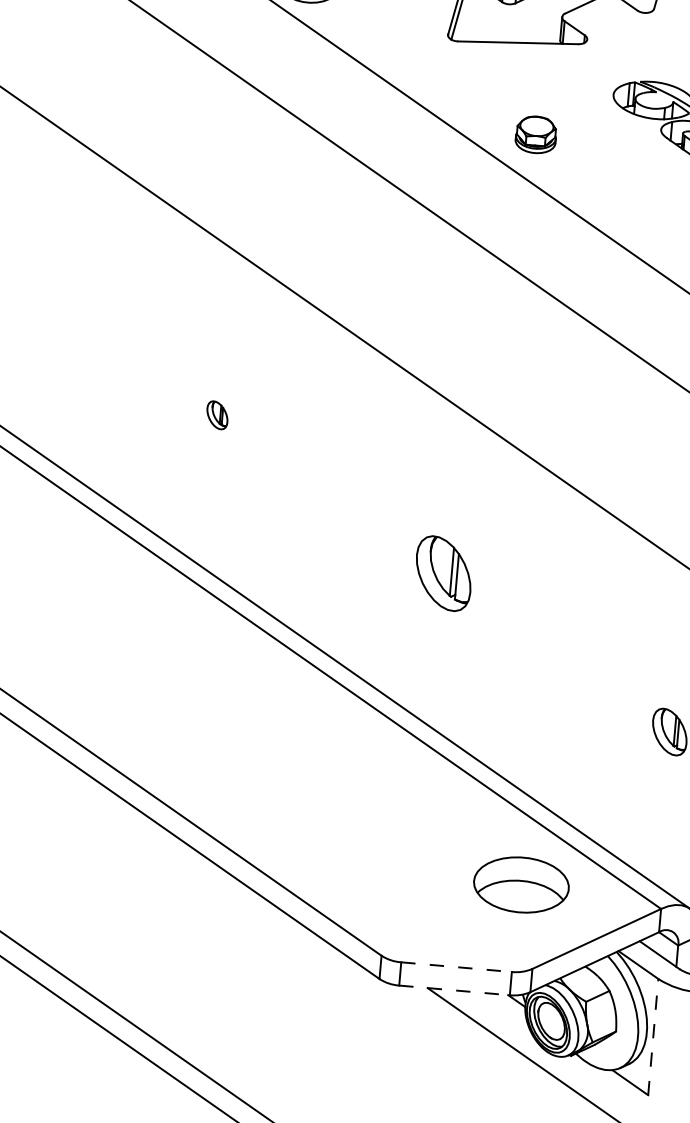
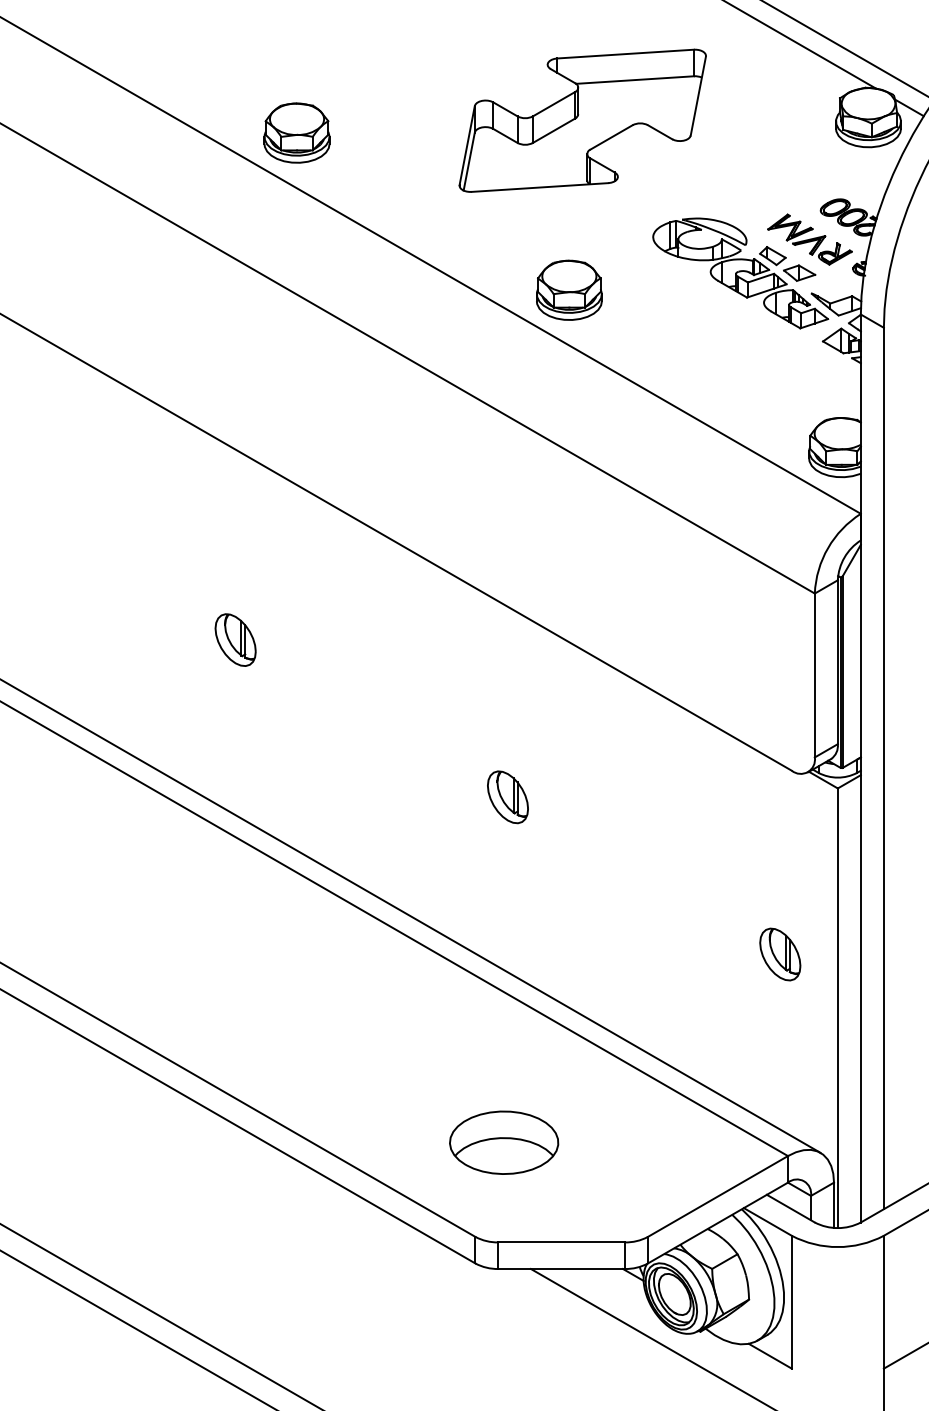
part: (536, 134) -> (569, 289), size x1.43
part: (217, 414) -> (235, 639), size x1.67
part: (443, 573) -> (507, 797), size x0.62
part: (521, 884) -> (504, 1142), moved
line: (457, 967) -> (562, 1242), dashed -> solid
line: (455, 990) -> (562, 1269), dashed -> solid
line: (653, 1036) -> (791, 1301), dashed -> solid

